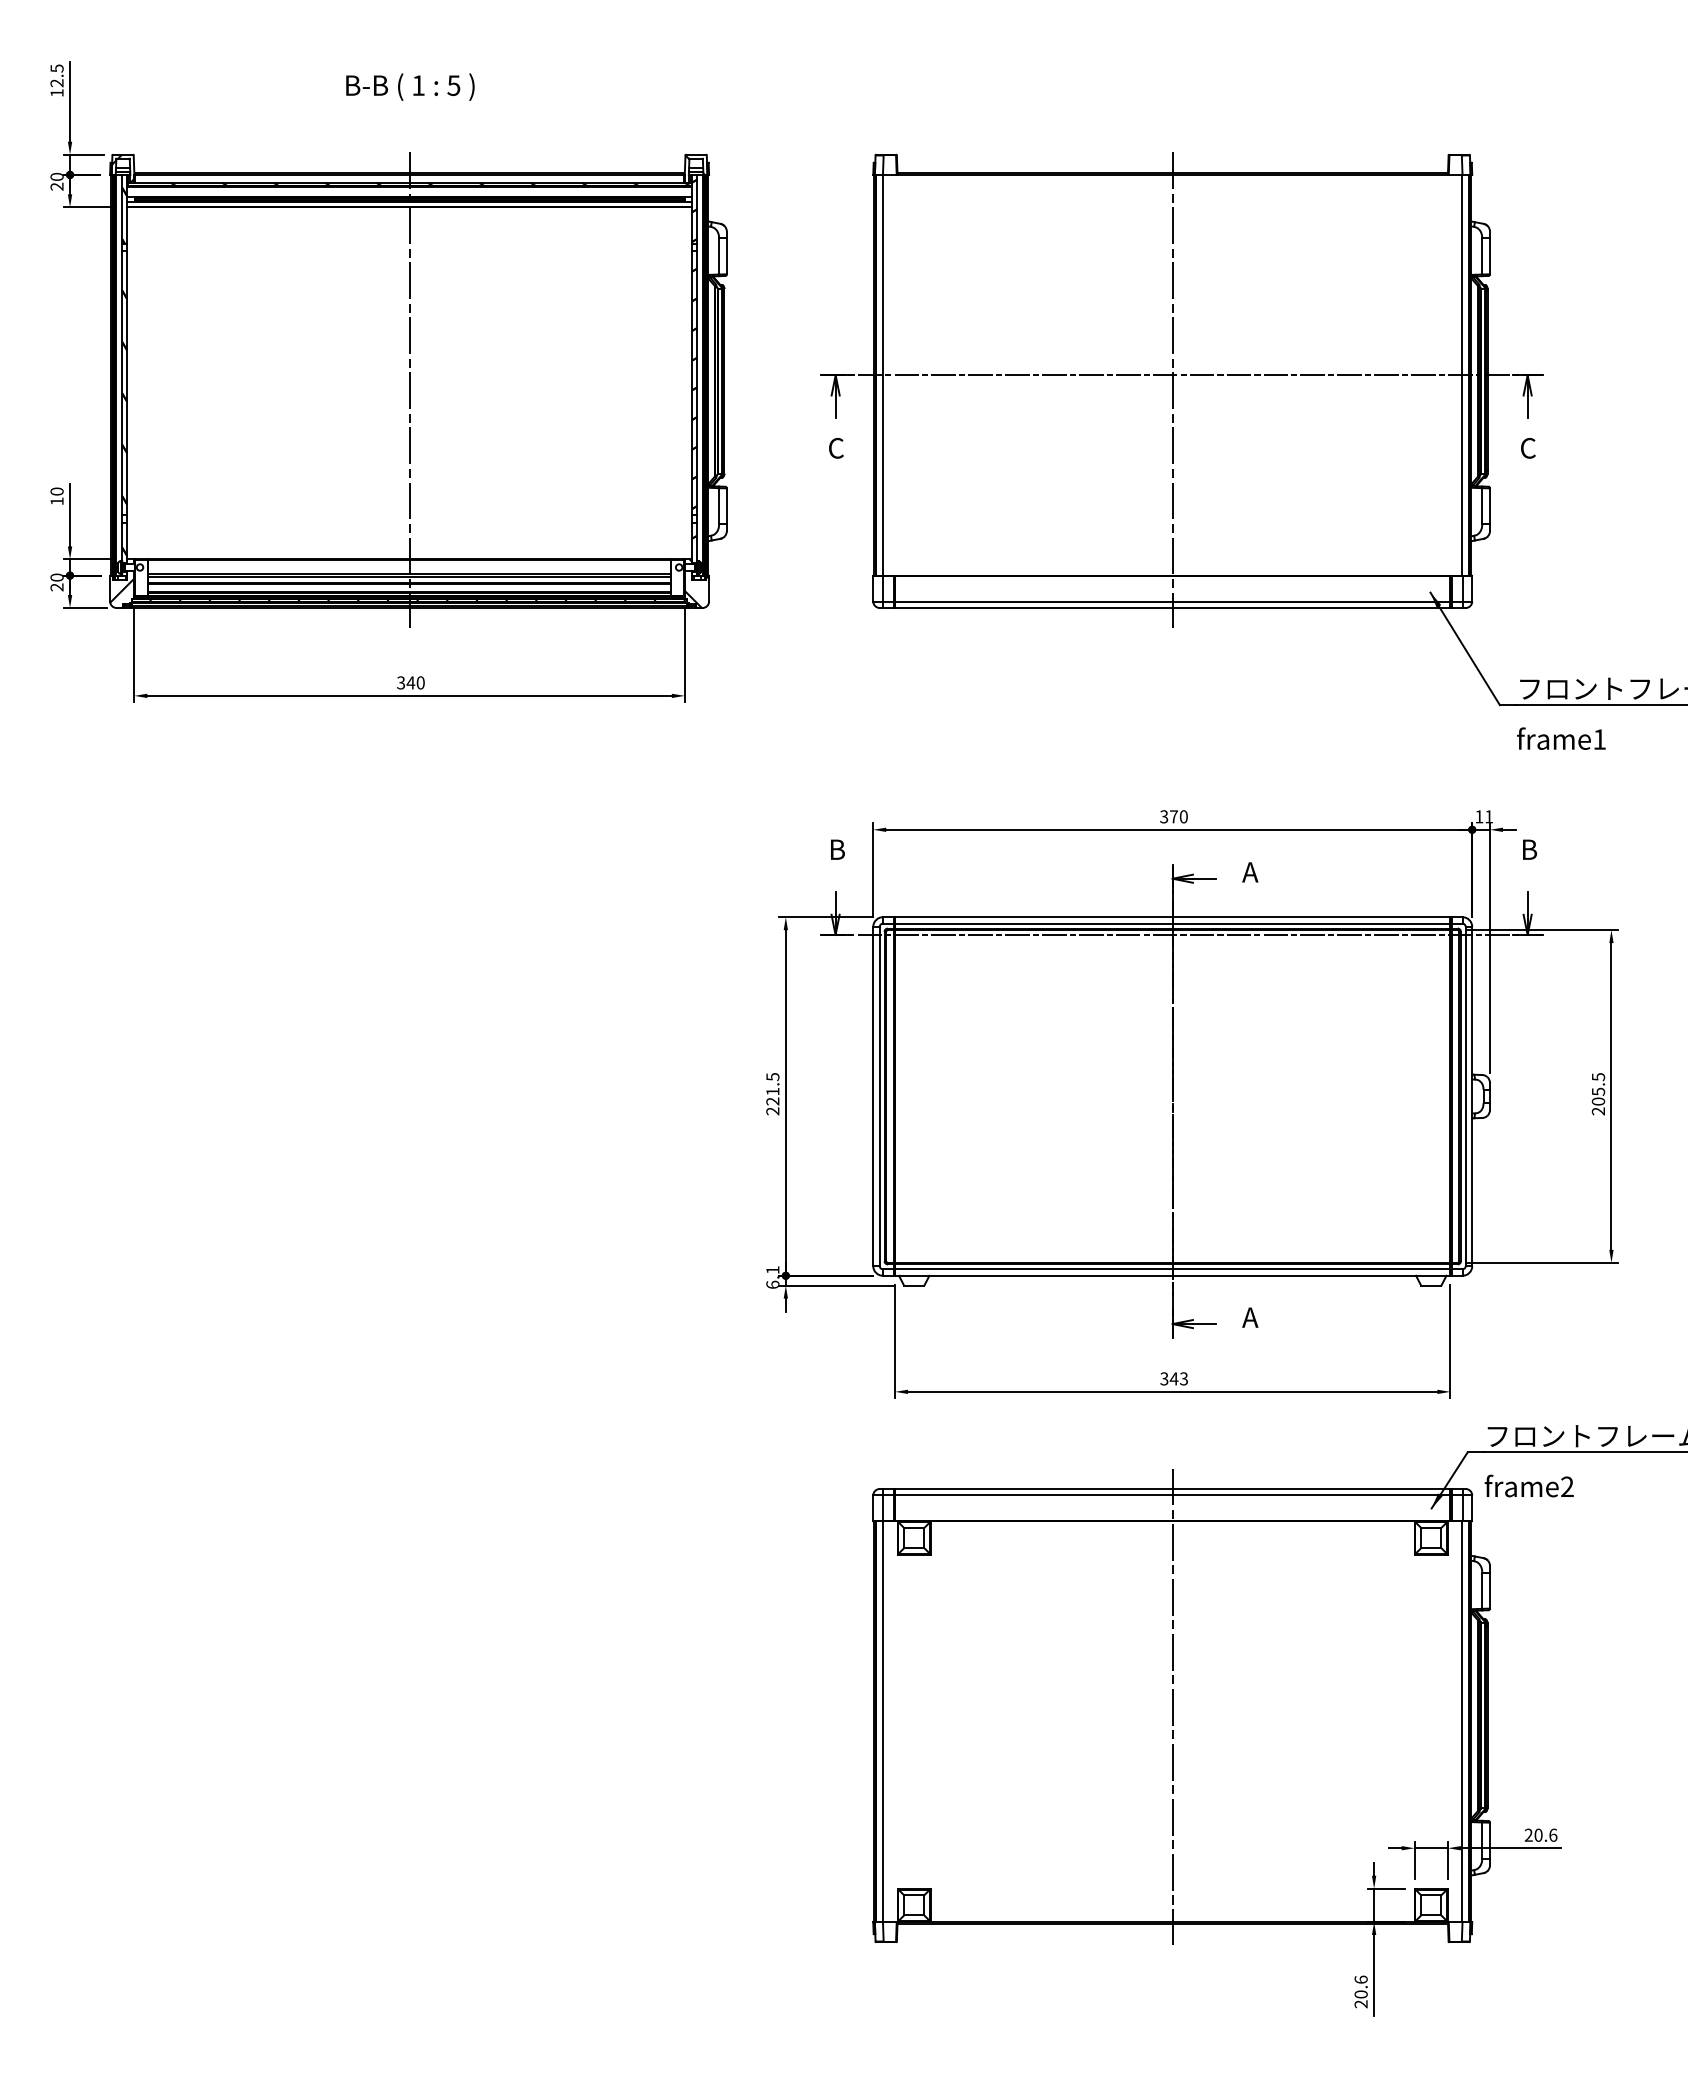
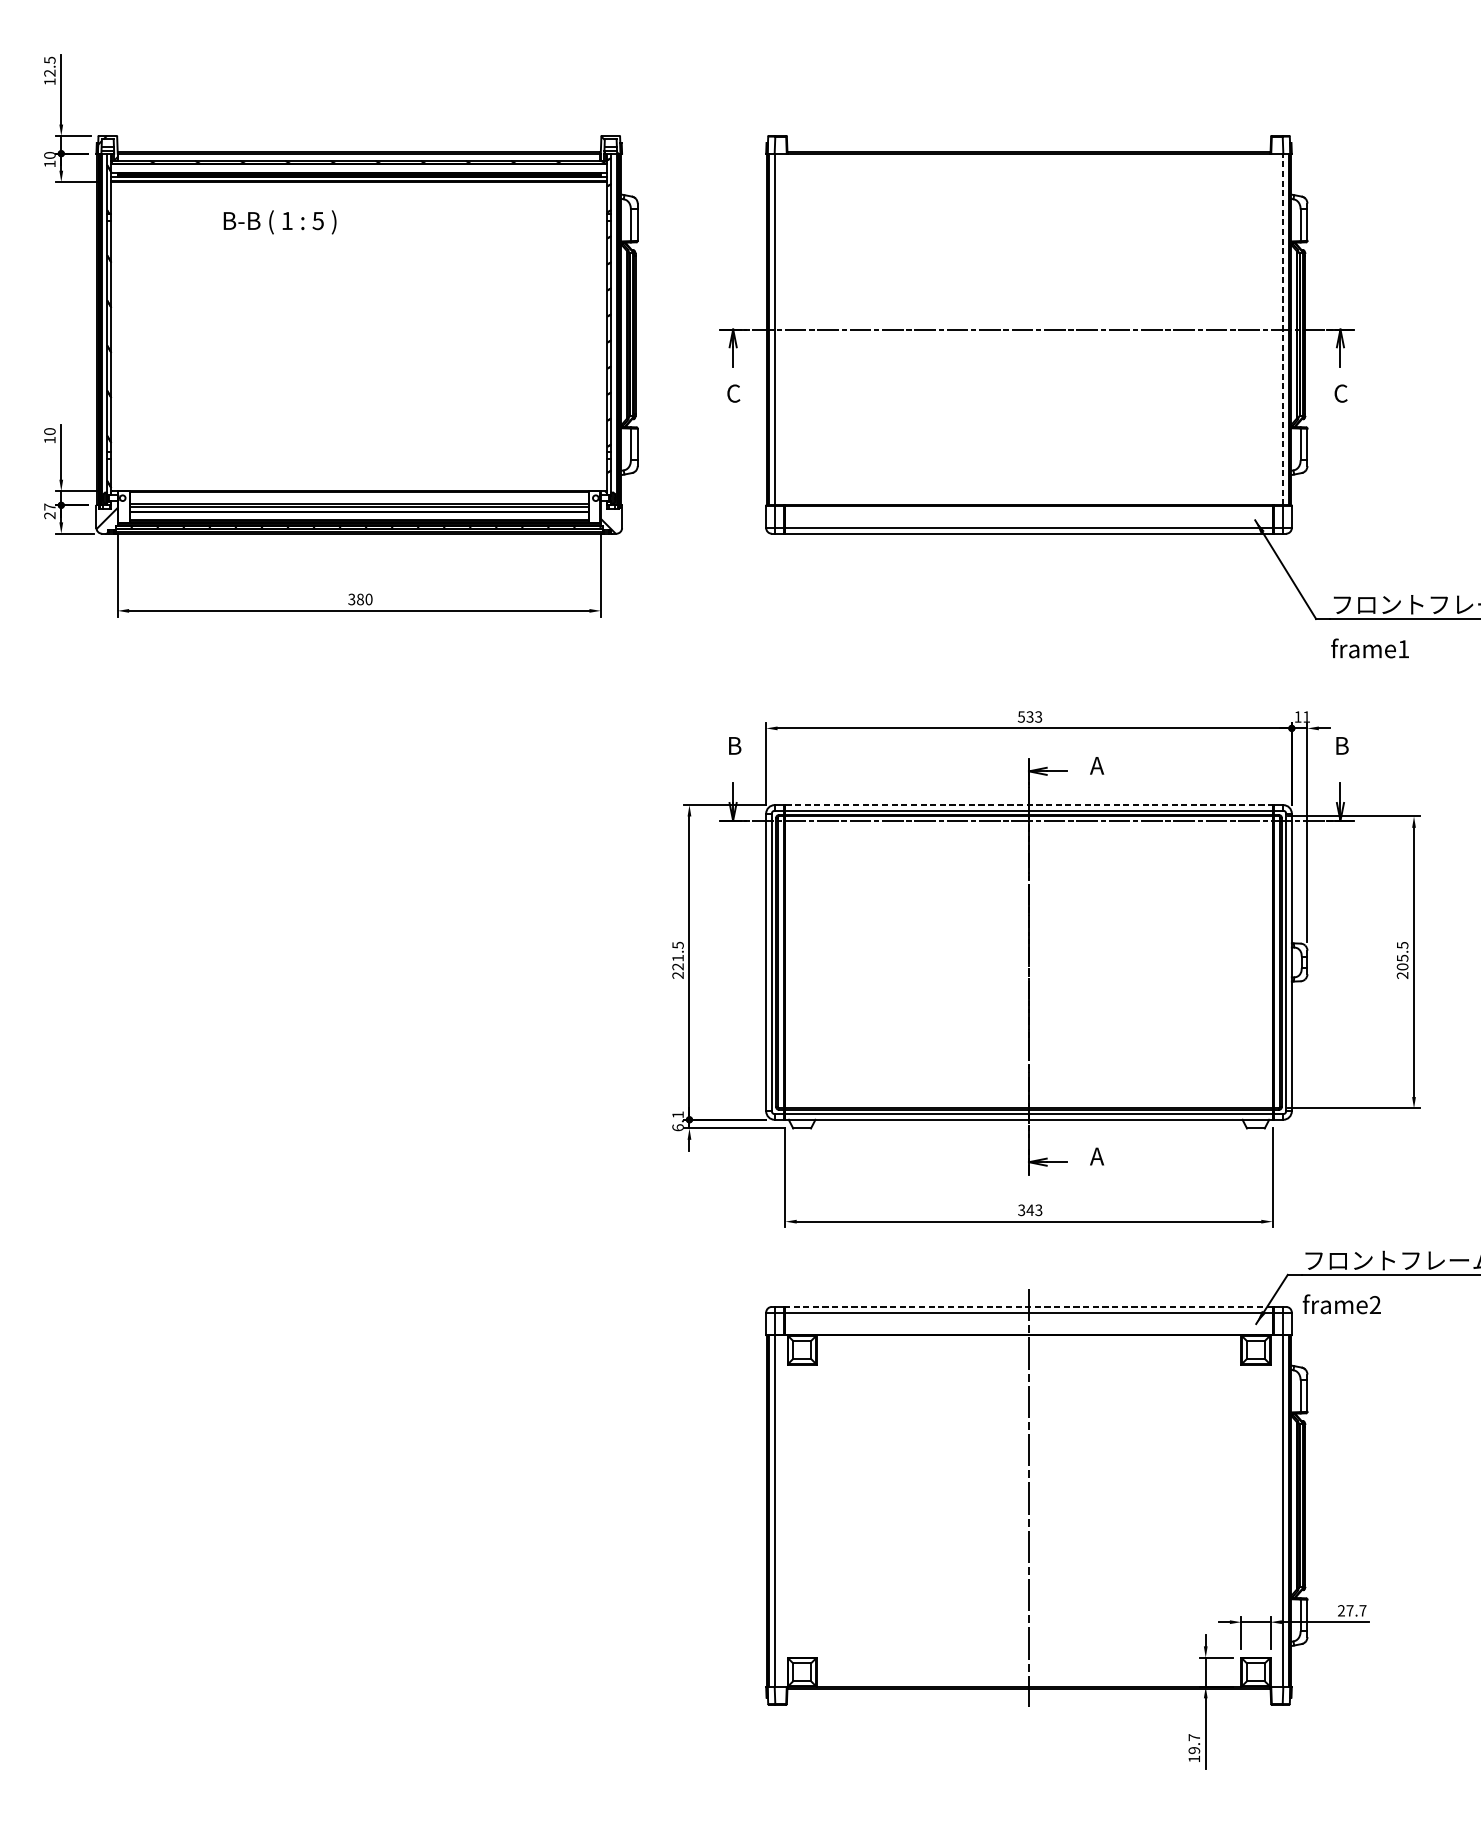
text: (410, 86) -> (280, 221), moved
text: (56, 186) -> (49, 163), 20 -> 10
line: (1462, 374) -> (1283, 328), solid -> dashed
line: (409, 390) -> (359, 342), removed
line: (1172, 390) -> (1028, 342), removed
text: (56, 577) -> (49, 506), 20 -> 27
text: (410, 682) -> (360, 599), 340 -> 380
text: (1173, 816) -> (1029, 716), 370 -> 533
line: (1172, 917) -> (1028, 805), solid -> dashed
line: (1172, 1489) -> (1028, 1307), solid -> dashed
text: (1545, 1834) -> (1356, 1610), 20.6 -> 27.7
text: (1360, 1991) -> (1193, 1747), 20.6 -> 19.7

